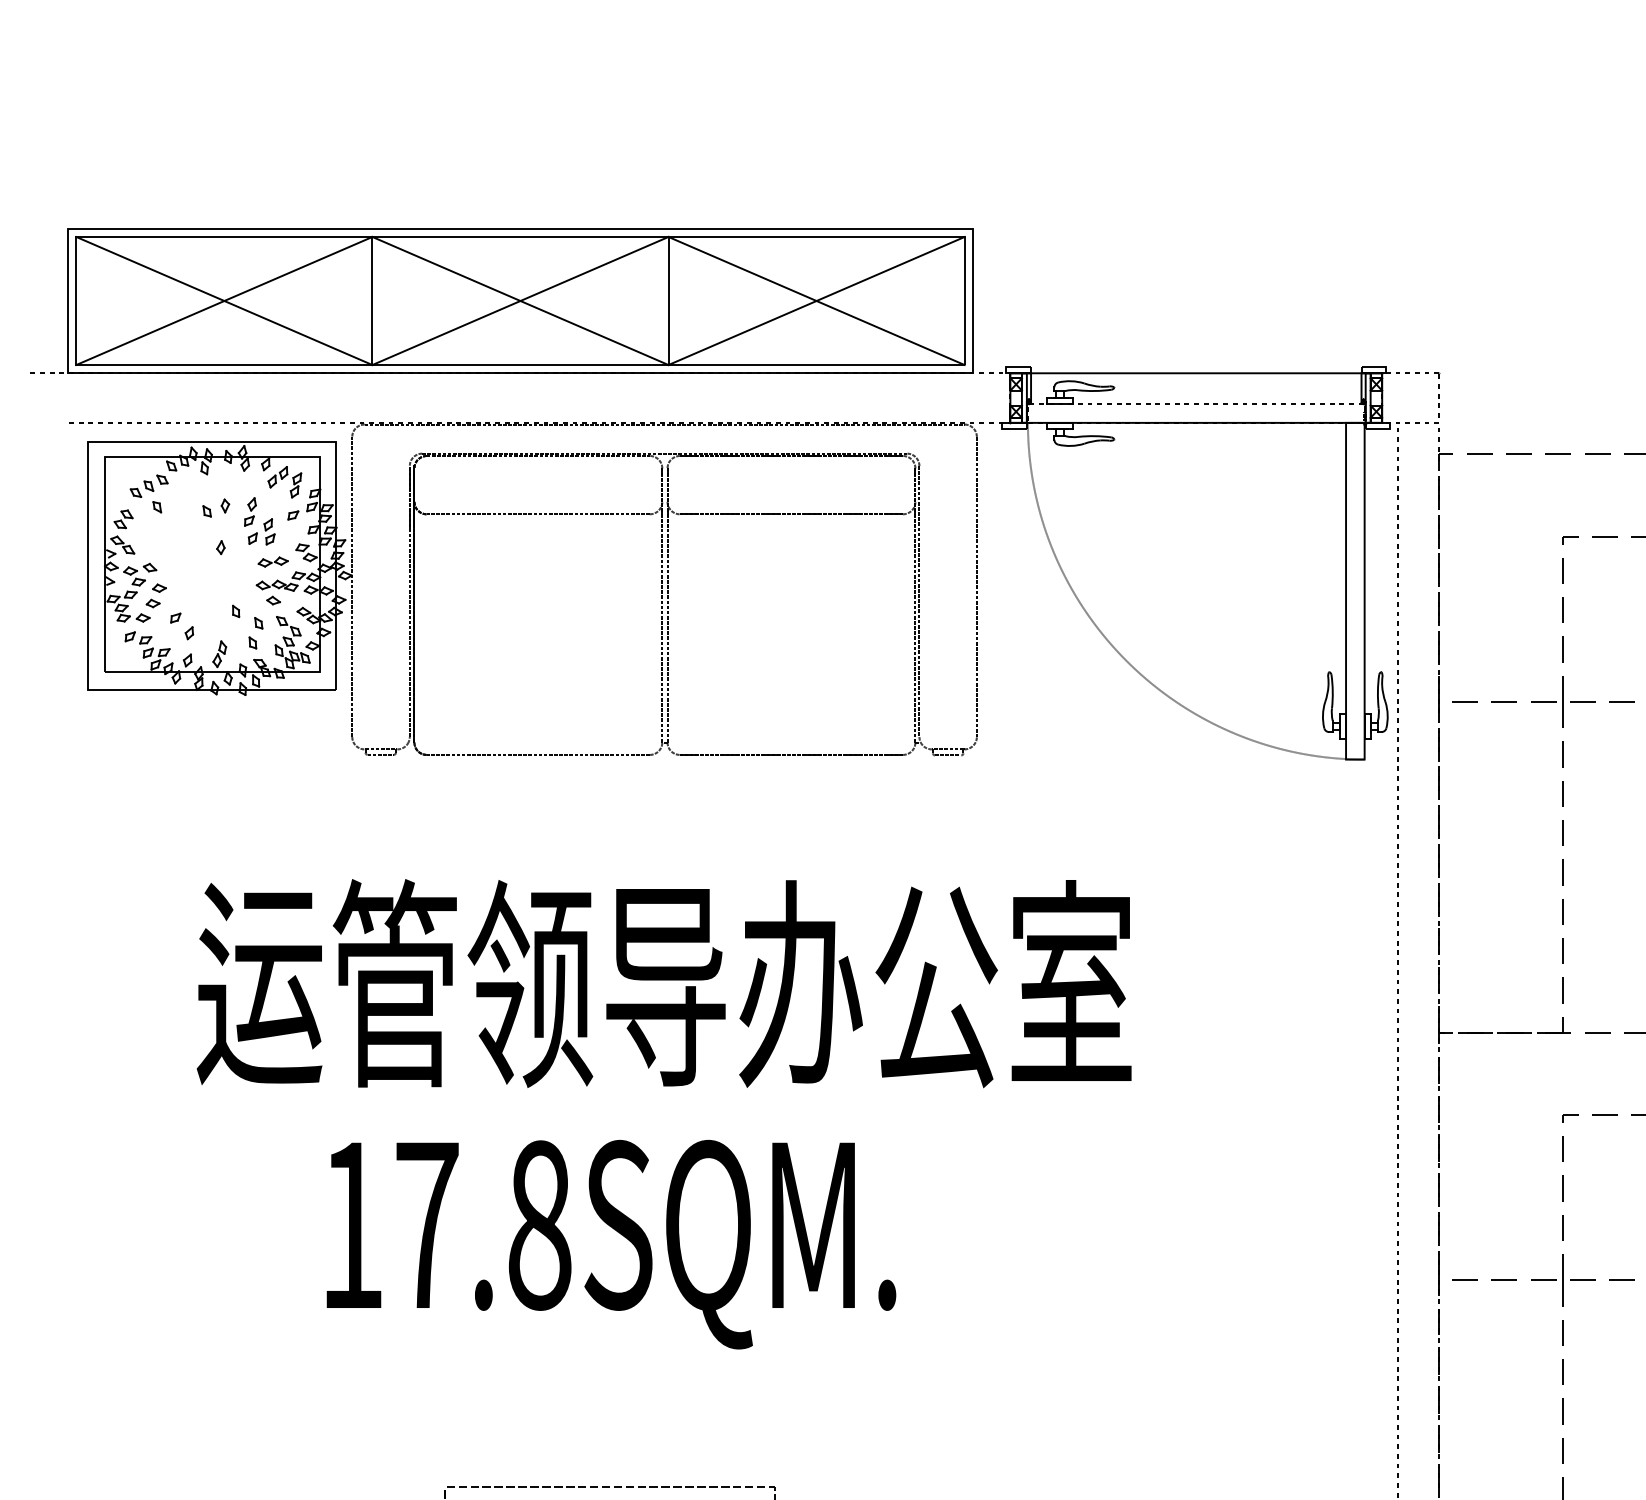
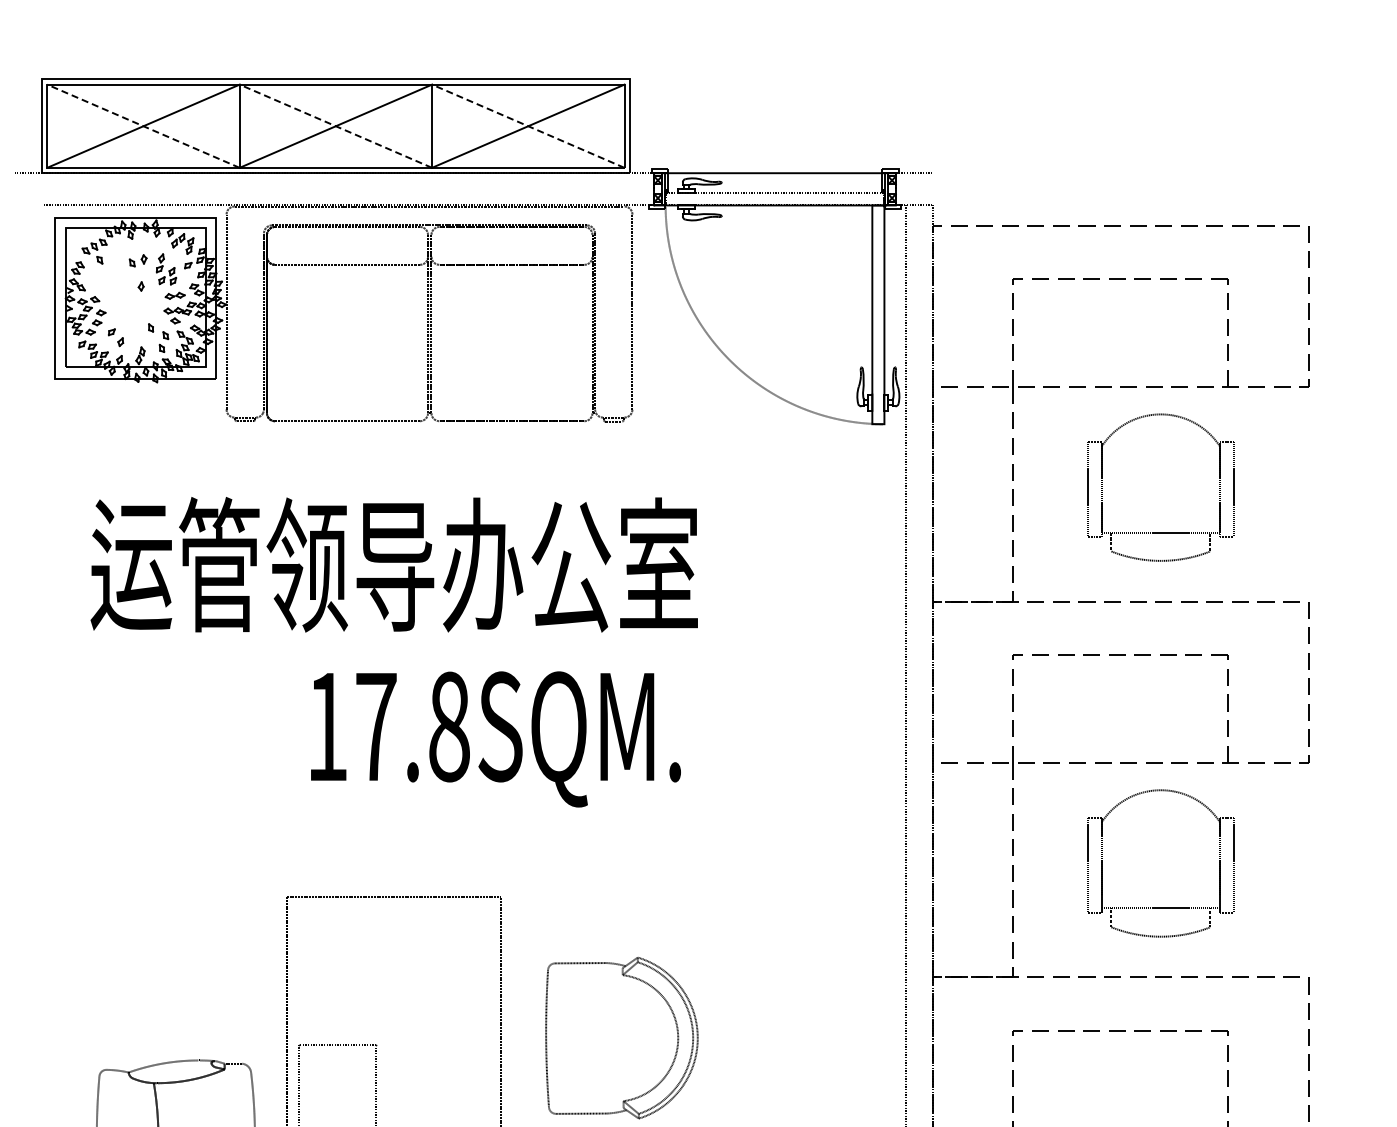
line: (224, 301) -> (143, 126), solid -> dashed
line: (519, 301) -> (335, 126), solid -> dashed
line: (816, 301) -> (528, 126), solid -> dashed
line: (1438, 398) -> (932, 189), removed
text: (663, 983) -> (393, 564), moved
text: (610, 1244) -> (495, 739), moved

